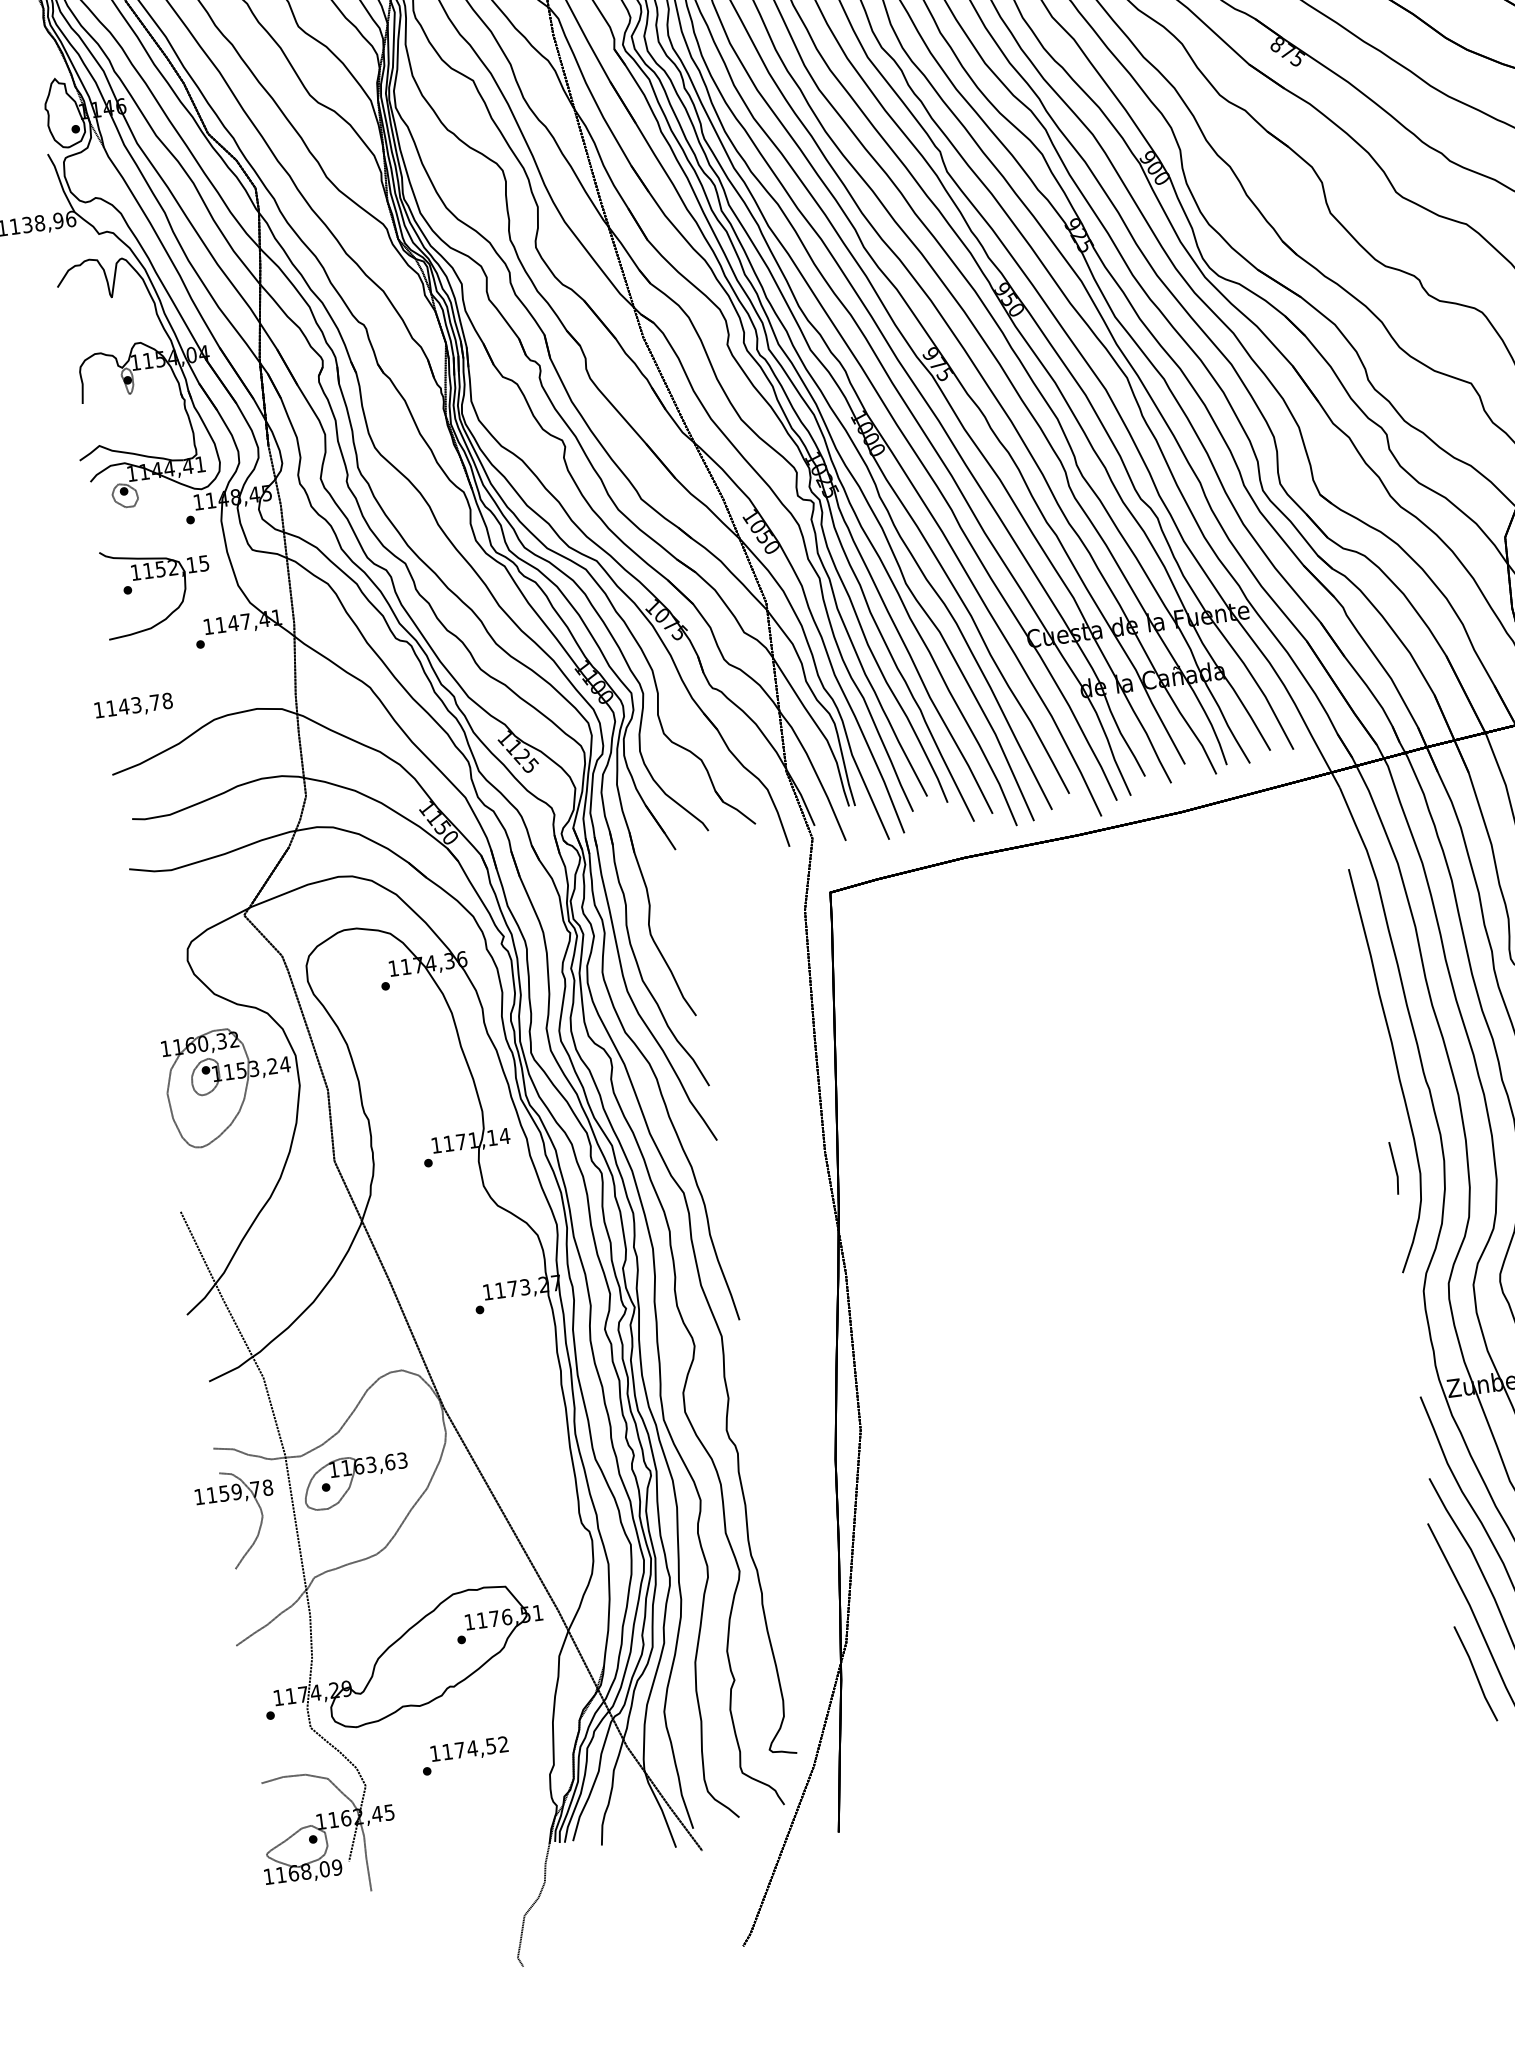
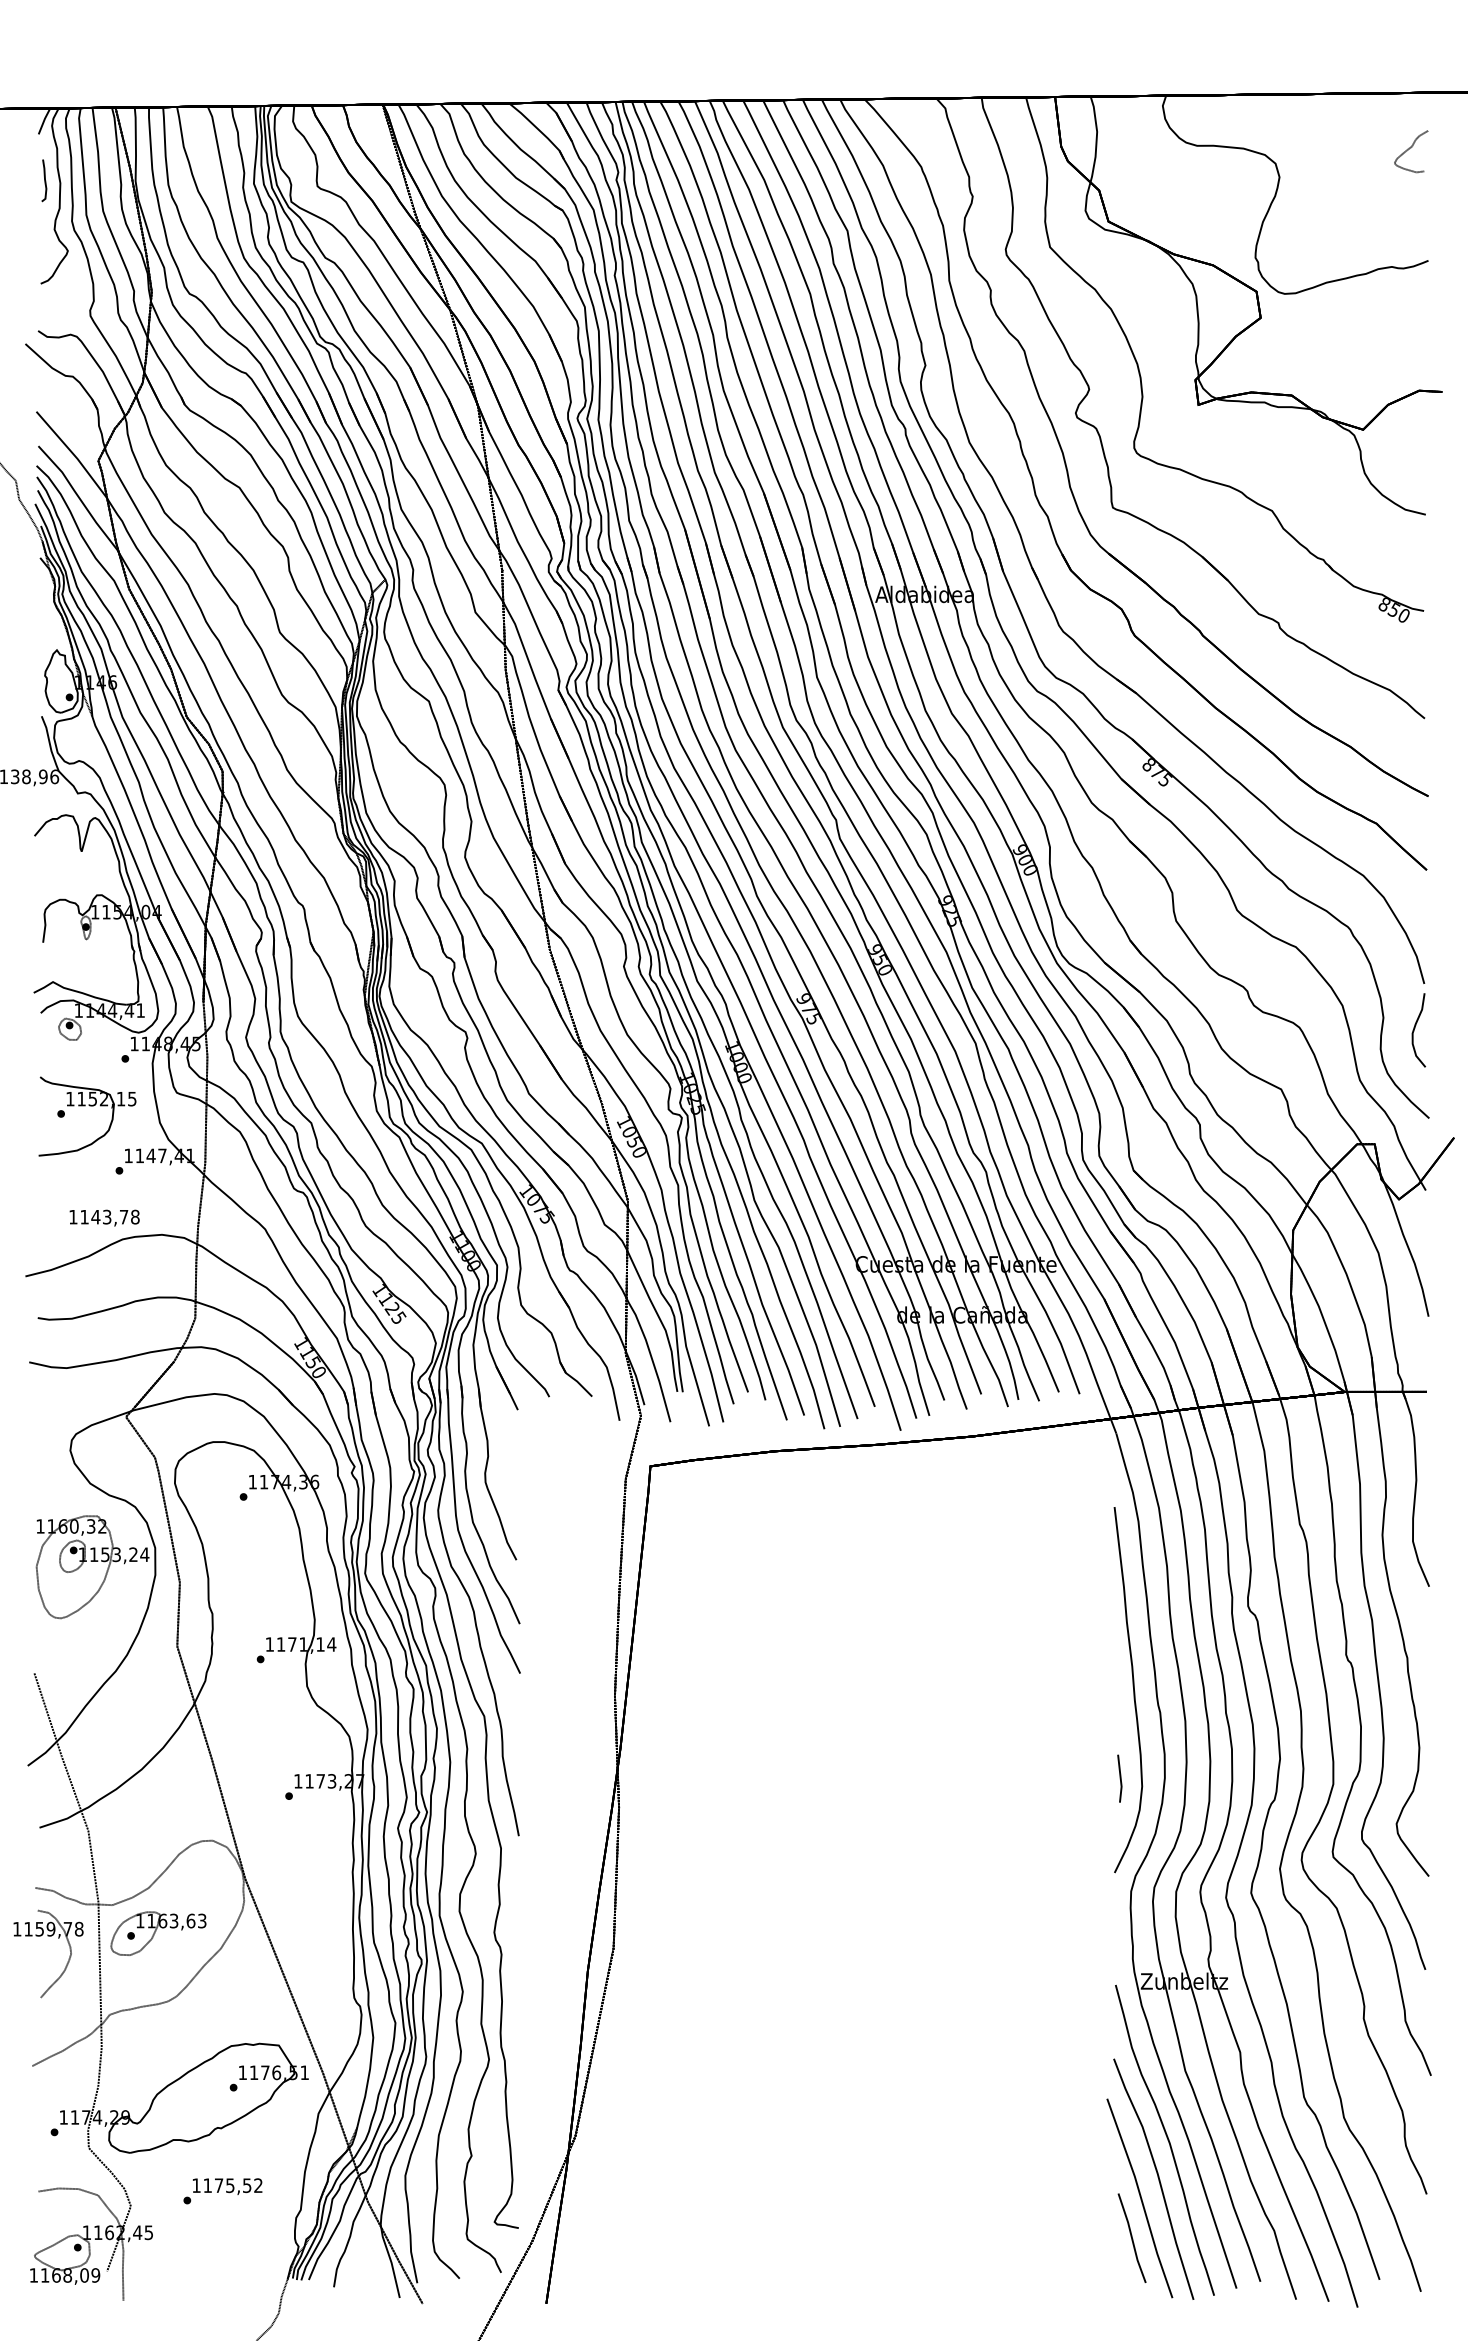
text: (133, 705) -> (104, 1217), moved
text: (471, 1748) -> (229, 2185), 1174,52 -> 1175,52

